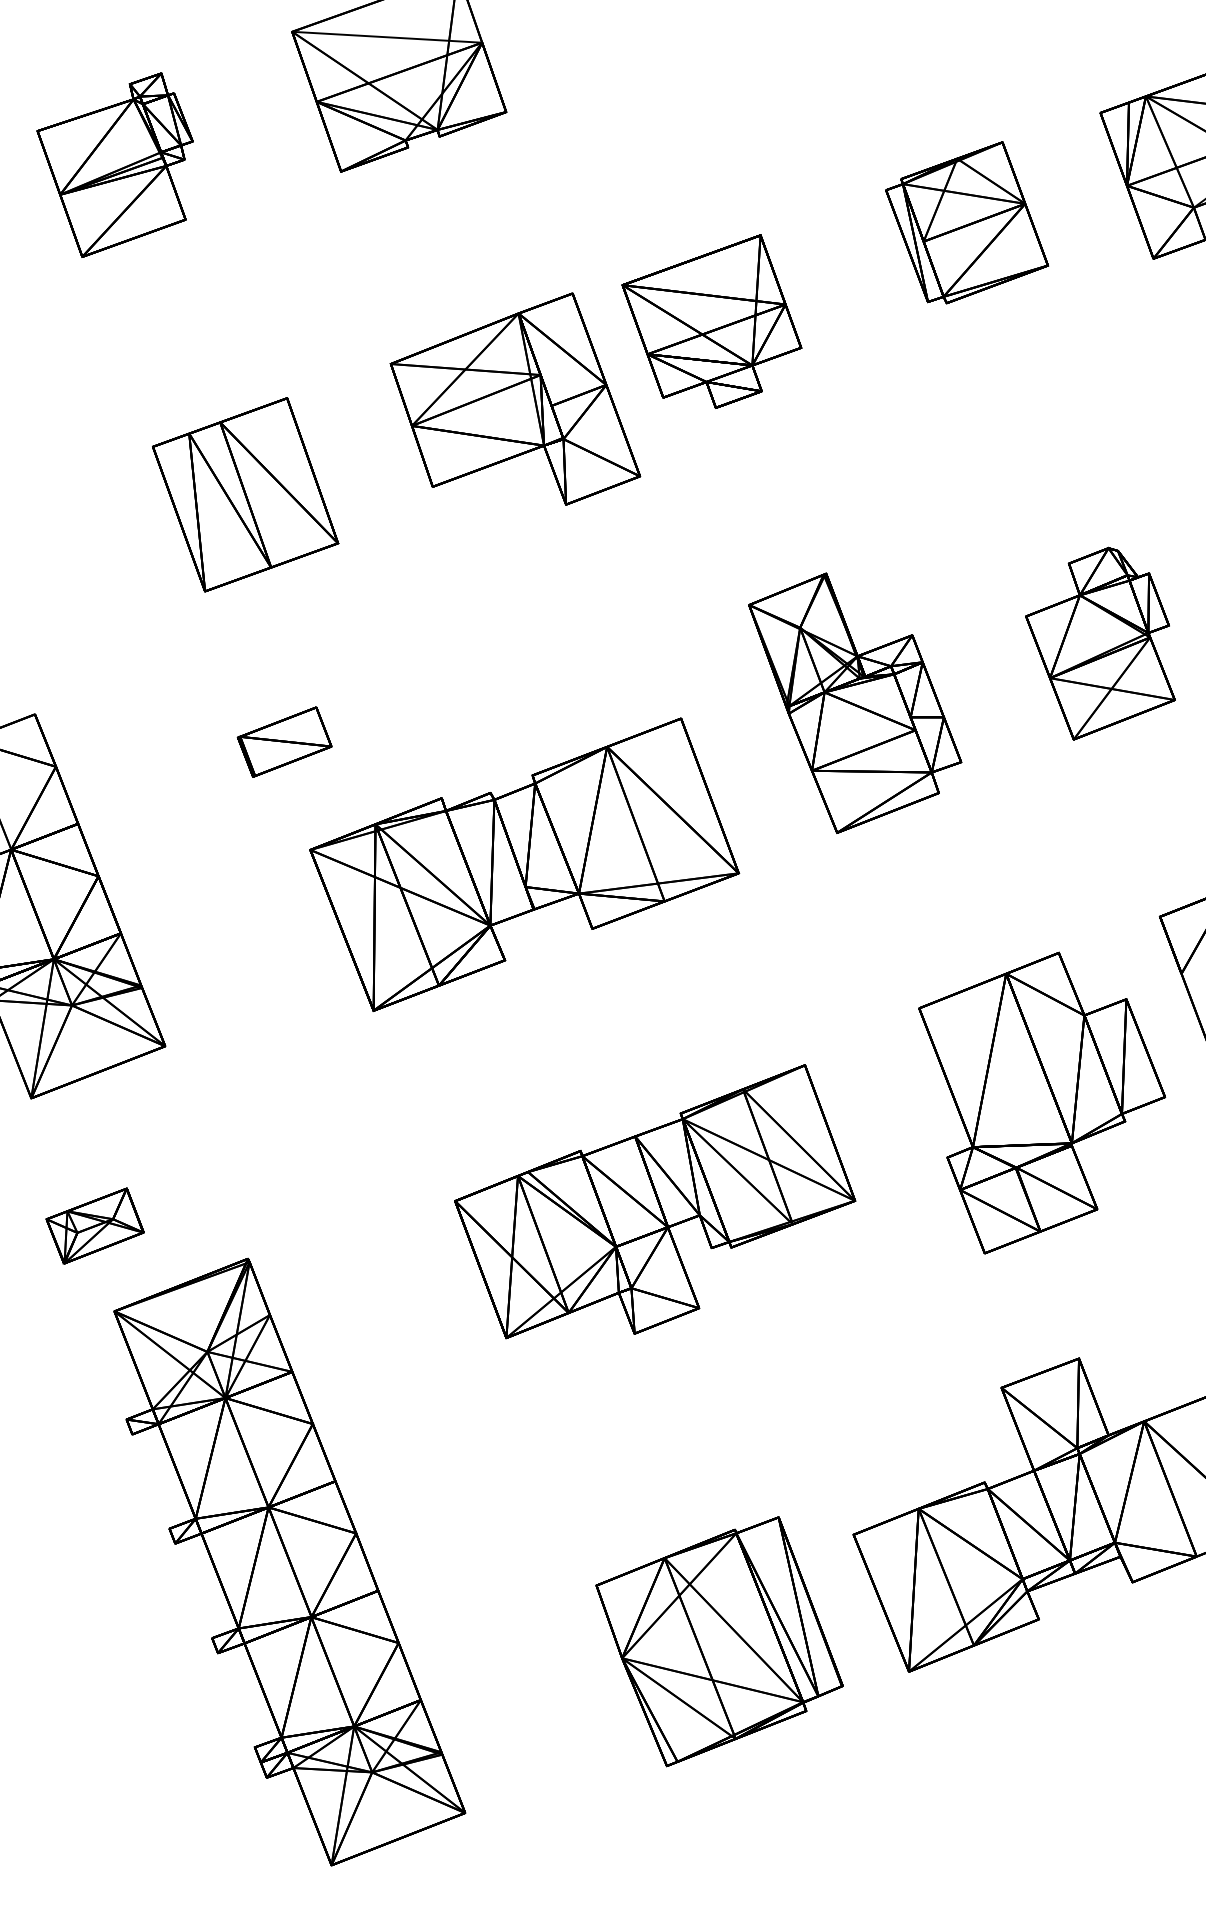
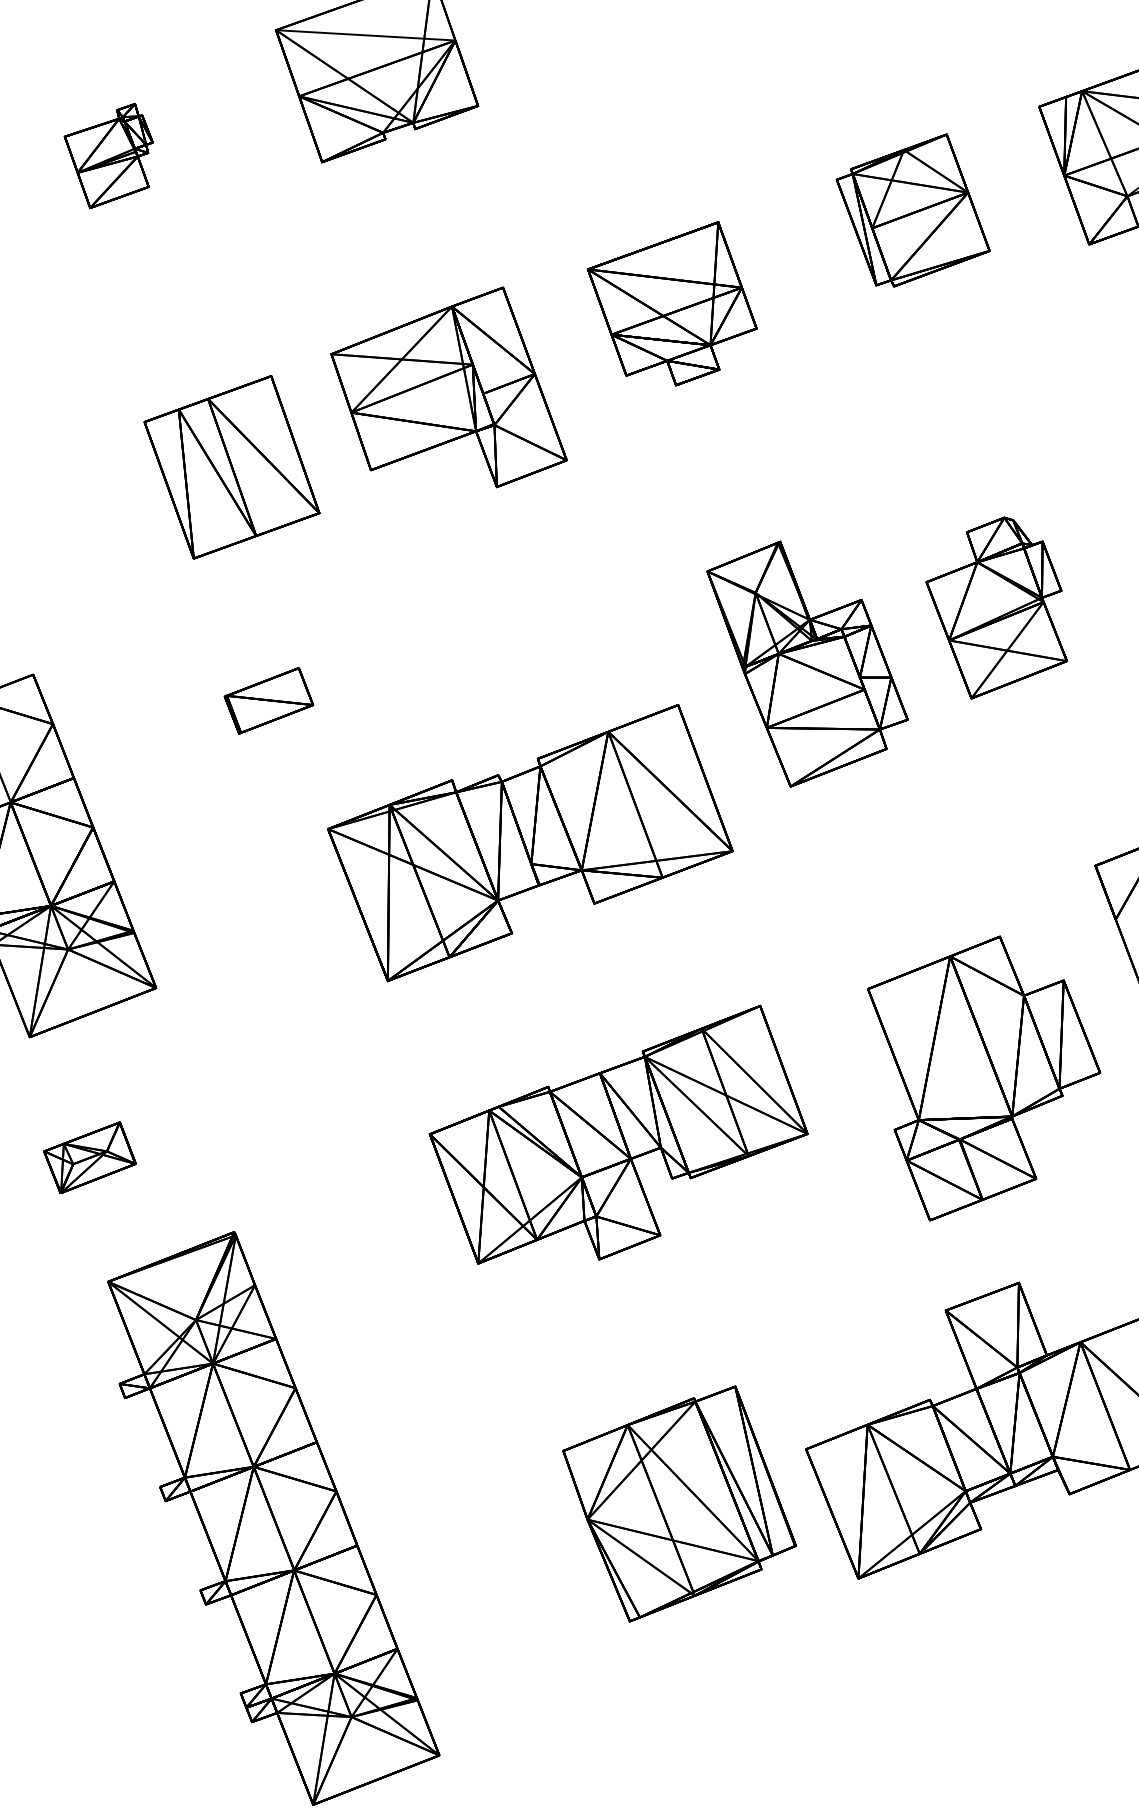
part: (114, 164) -> (108, 155), size x0.6
part: (515, 398) -> (449, 386), moved
part: (1100, 643) -> (996, 607), moved
part: (524, 864) -> (530, 842), moved
part: (1042, 1102) -> (984, 1077), moved
part: (289, 1561) -> (273, 1517), moved
part: (719, 1641) -> (679, 1503), moved

